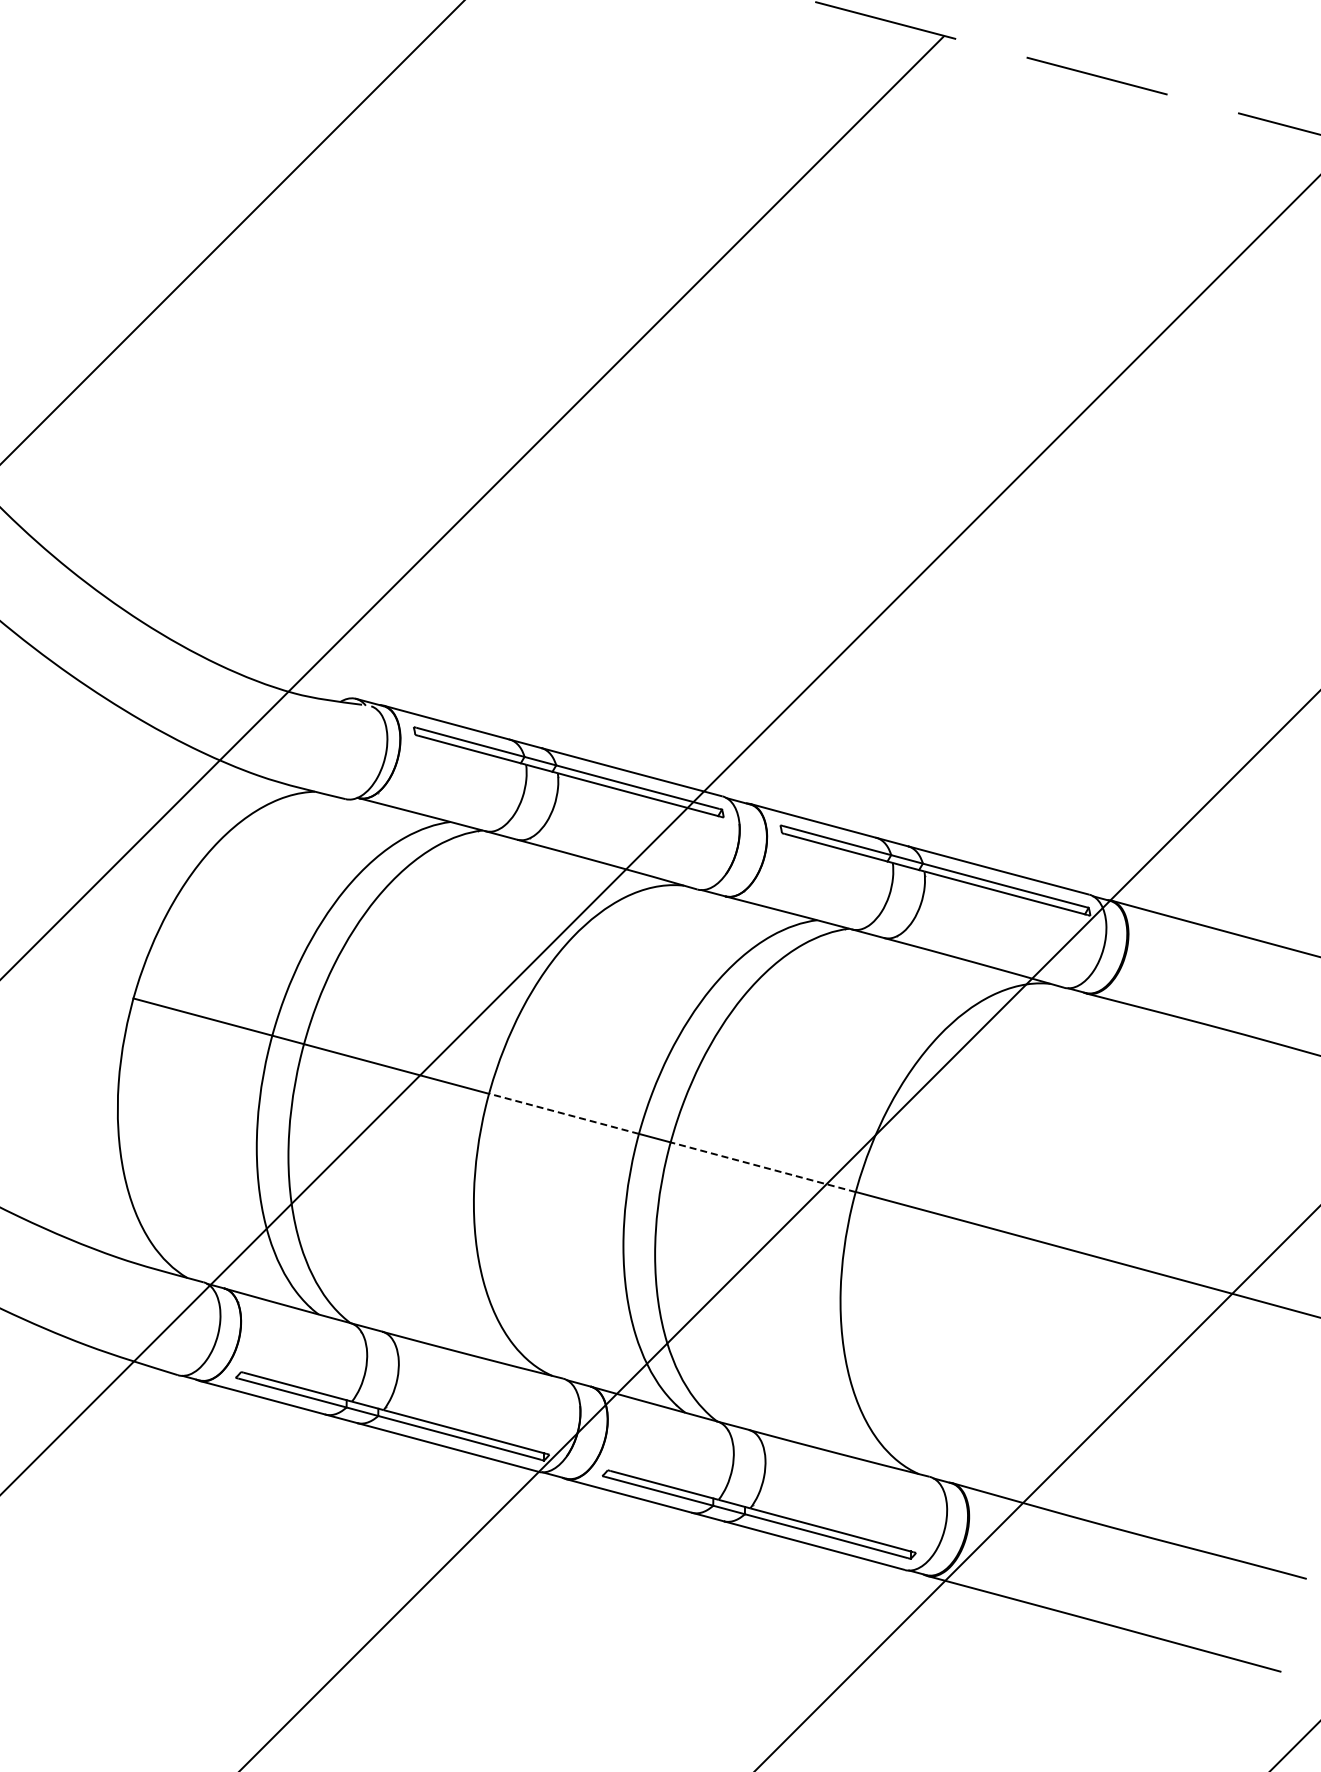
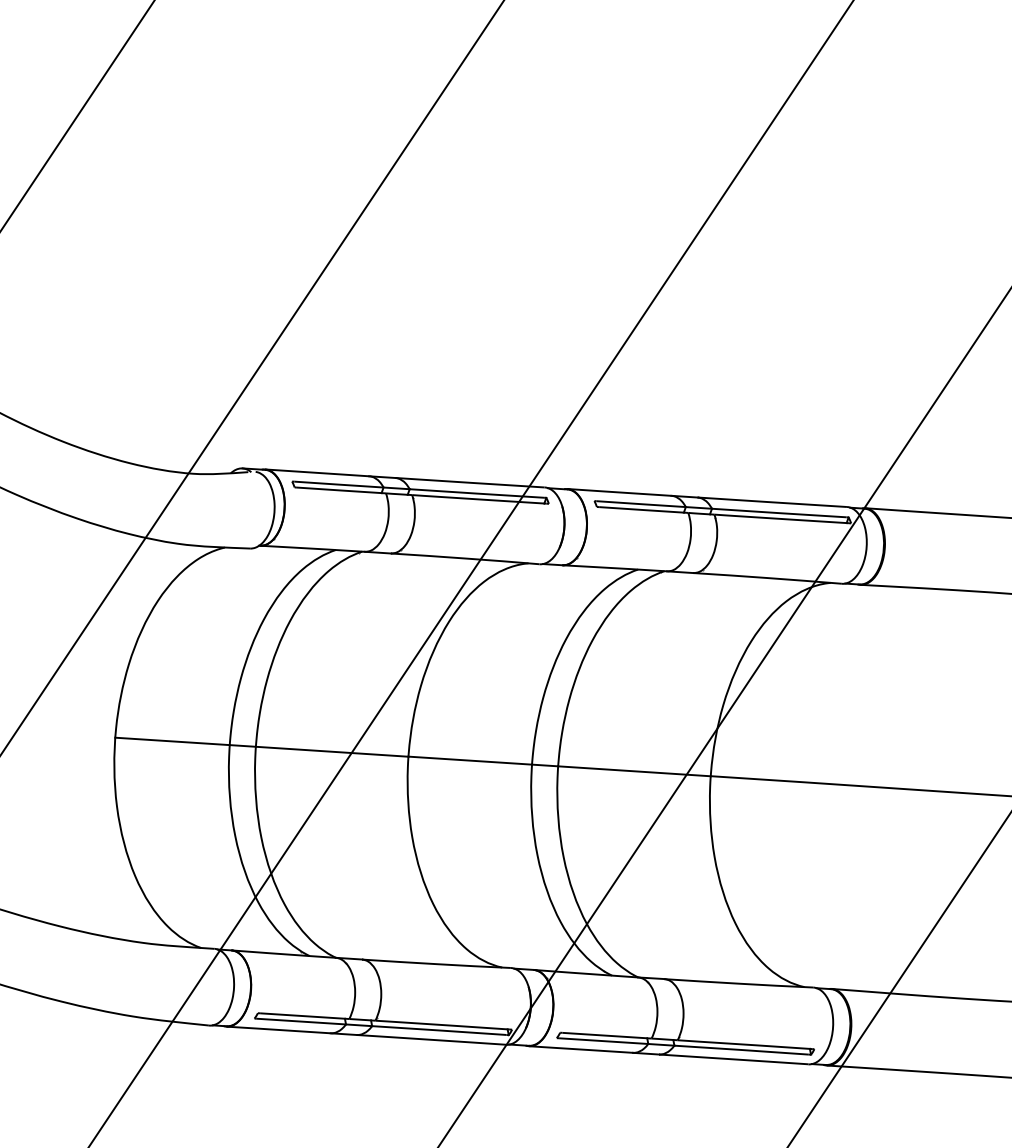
line: (564, 1113) -> (470, 760), dashed -> solid
line: (763, 1167) -> (634, 771), dashed -> solid

